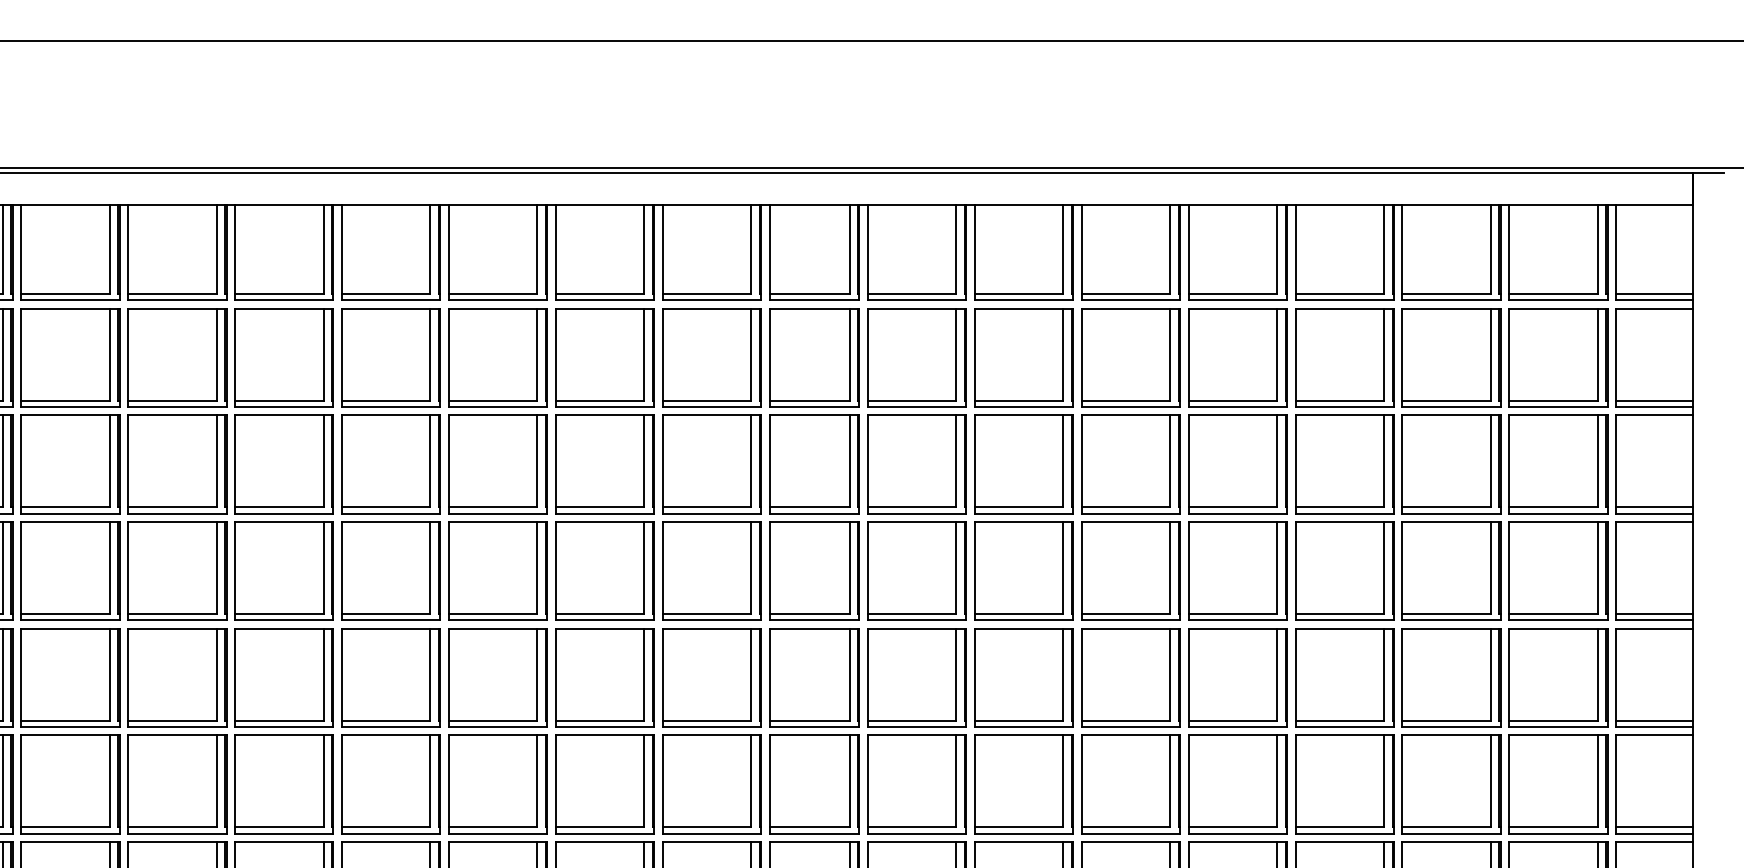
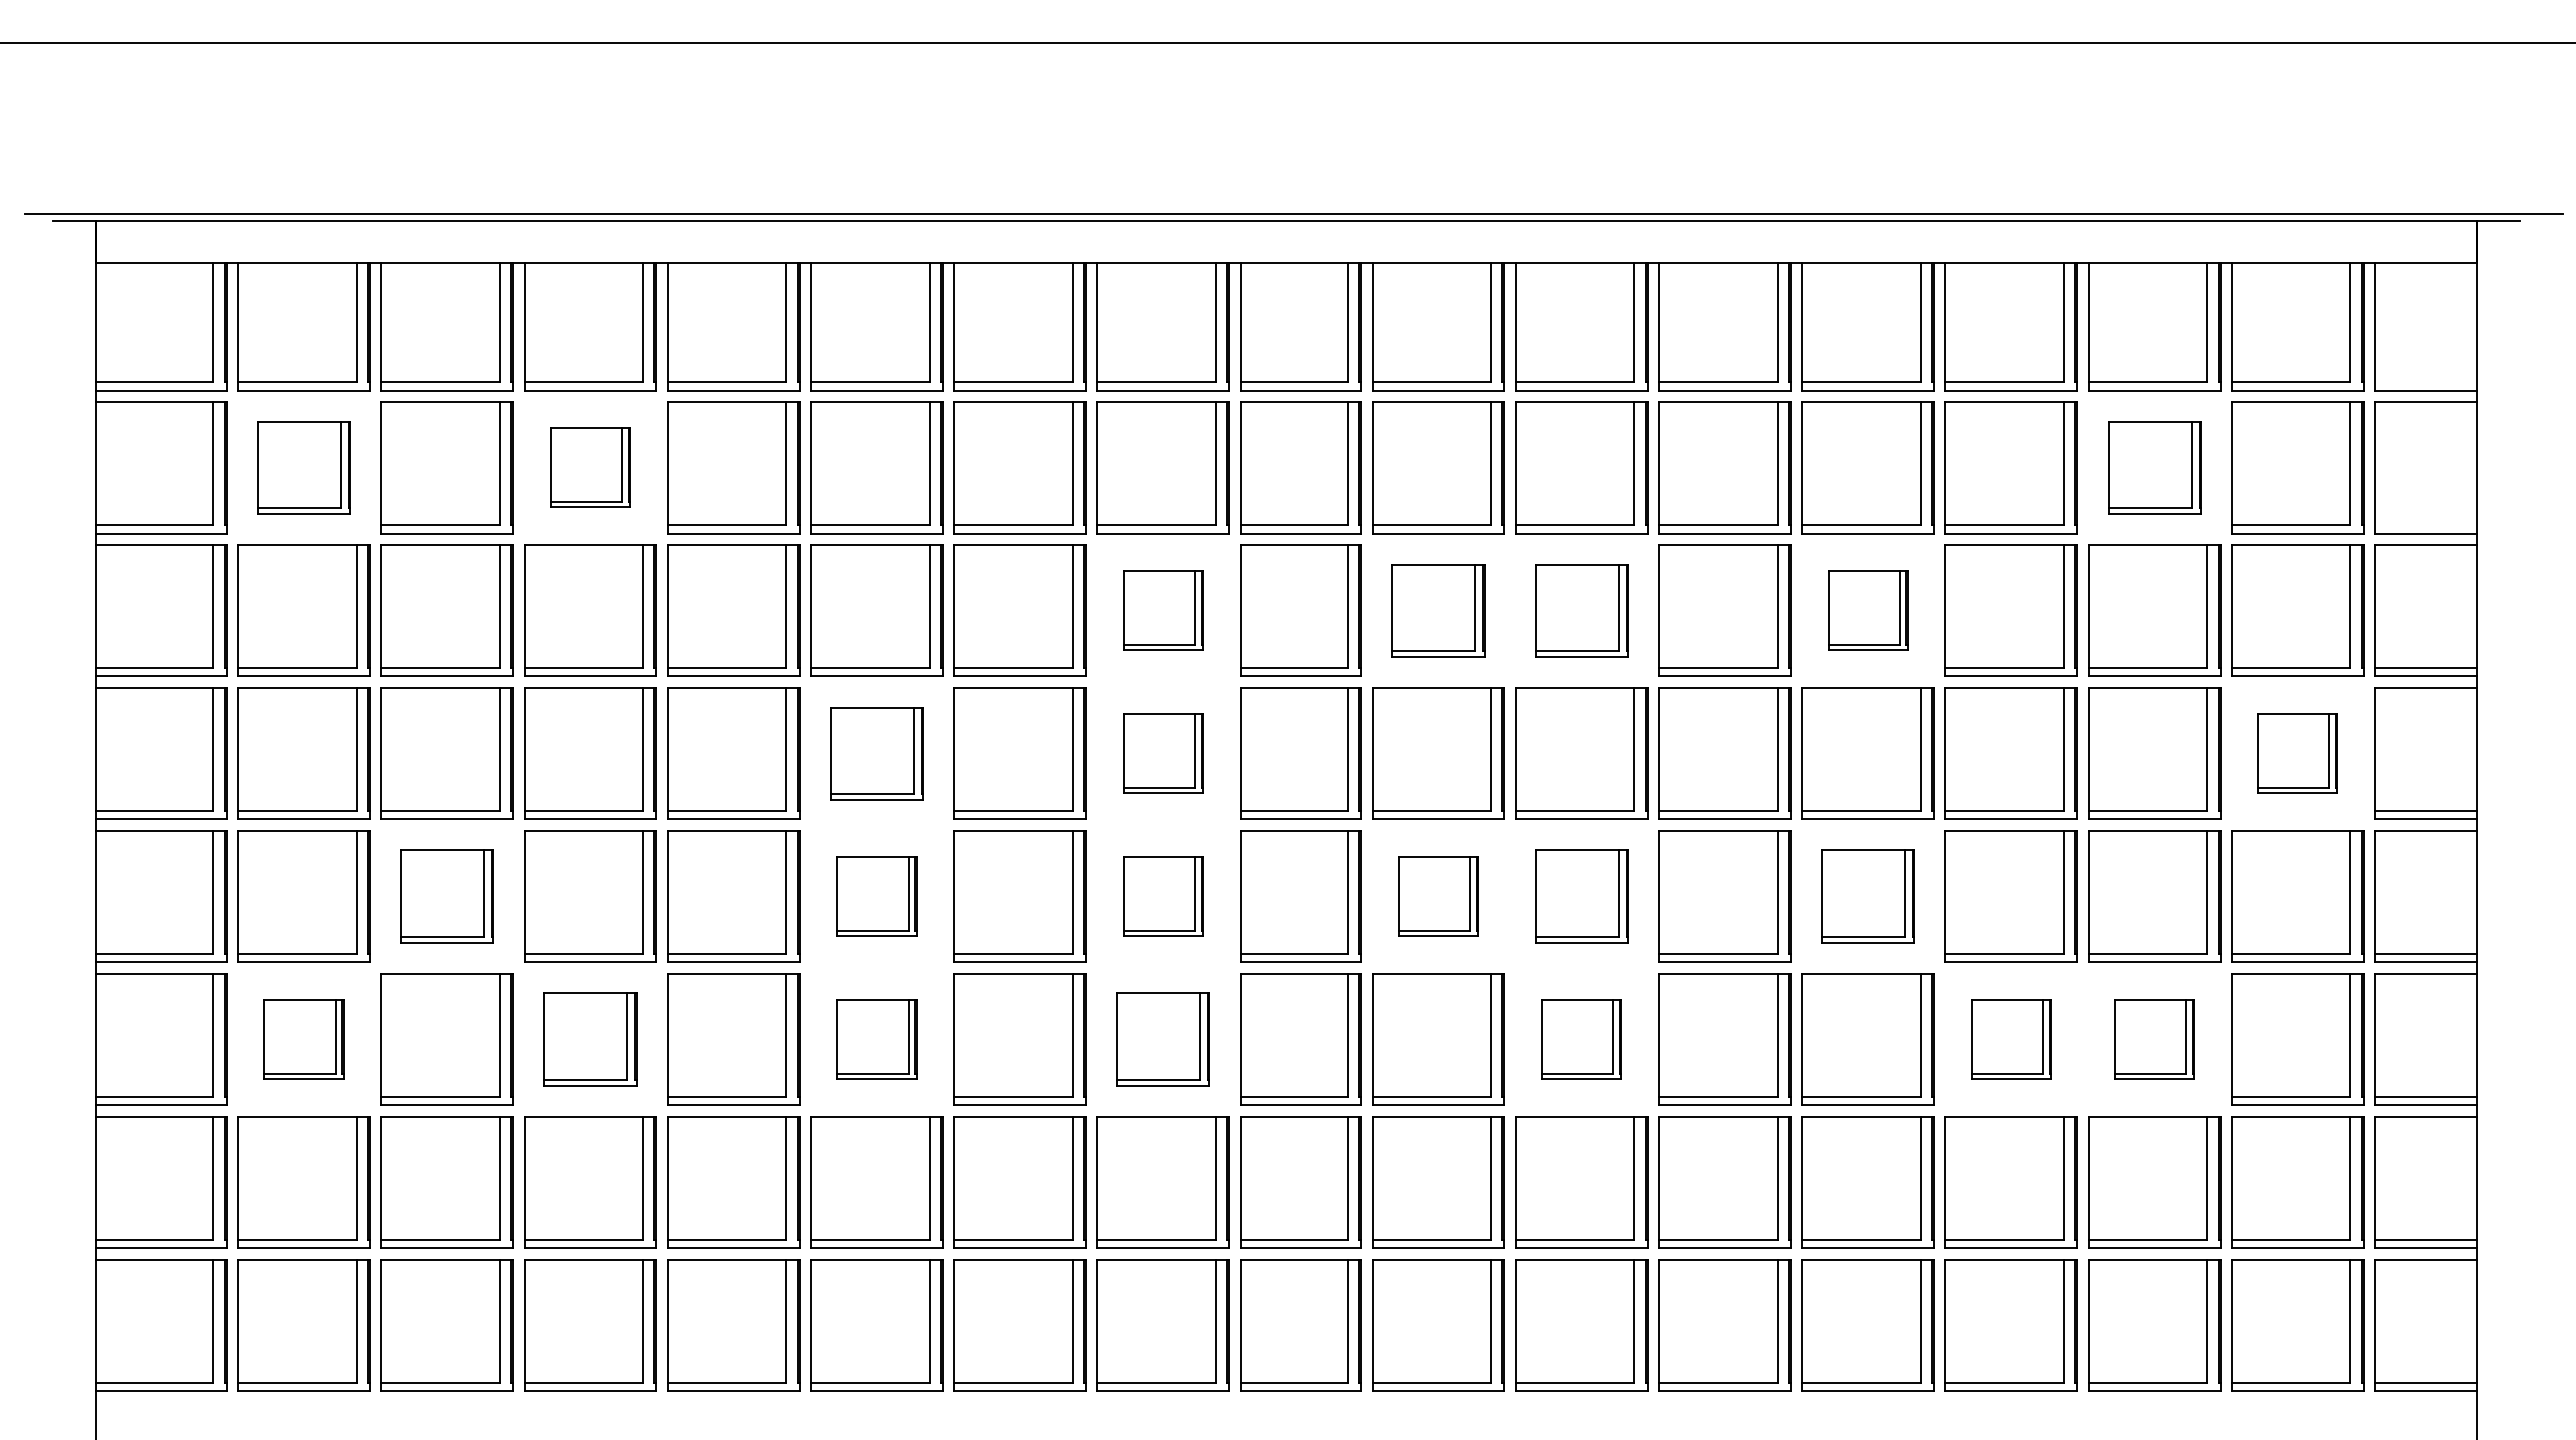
line: (1654, 294) -> (2426, 382), removed
part: (70, 357) -> (303, 467), size x0.7
part: (284, 357) -> (590, 467), size x0.6
part: (1451, 357) -> (2154, 467), size x0.7
line: (1654, 400) -> (2426, 524), removed
part: (711, 464) -> (1162, 610), size x0.6
part: (917, 464) -> (1438, 610), size x0.7
part: (1023, 464) -> (1581, 610), size x0.7
part: (1237, 464) -> (1867, 610), size x0.6
part: (497, 571) -> (876, 753), size x0.7
part: (711, 571) -> (1162, 753), size x0.6
part: (1558, 571) -> (2297, 753), size x0.6
part: (176, 677) -> (446, 896), size x0.7
part: (497, 677) -> (876, 896), size x0.6
part: (711, 677) -> (1162, 896), size x0.6
part: (917, 677) -> (1438, 896), size x0.6
part: (1023, 677) -> (1581, 896), size x0.7
part: (1237, 677) -> (1867, 896), size x0.7
part: (70, 784) -> (303, 1039), size x0.6
part: (284, 784) -> (590, 1039), size x0.7
part: (497, 784) -> (876, 1039), size x0.6
part: (711, 784) -> (1162, 1039), size x0.7
part: (1023, 784) -> (1581, 1039), size x0.6
part: (1344, 784) -> (2010, 1039), size x0.6
part: (1451, 784) -> (2154, 1039), size x0.6

